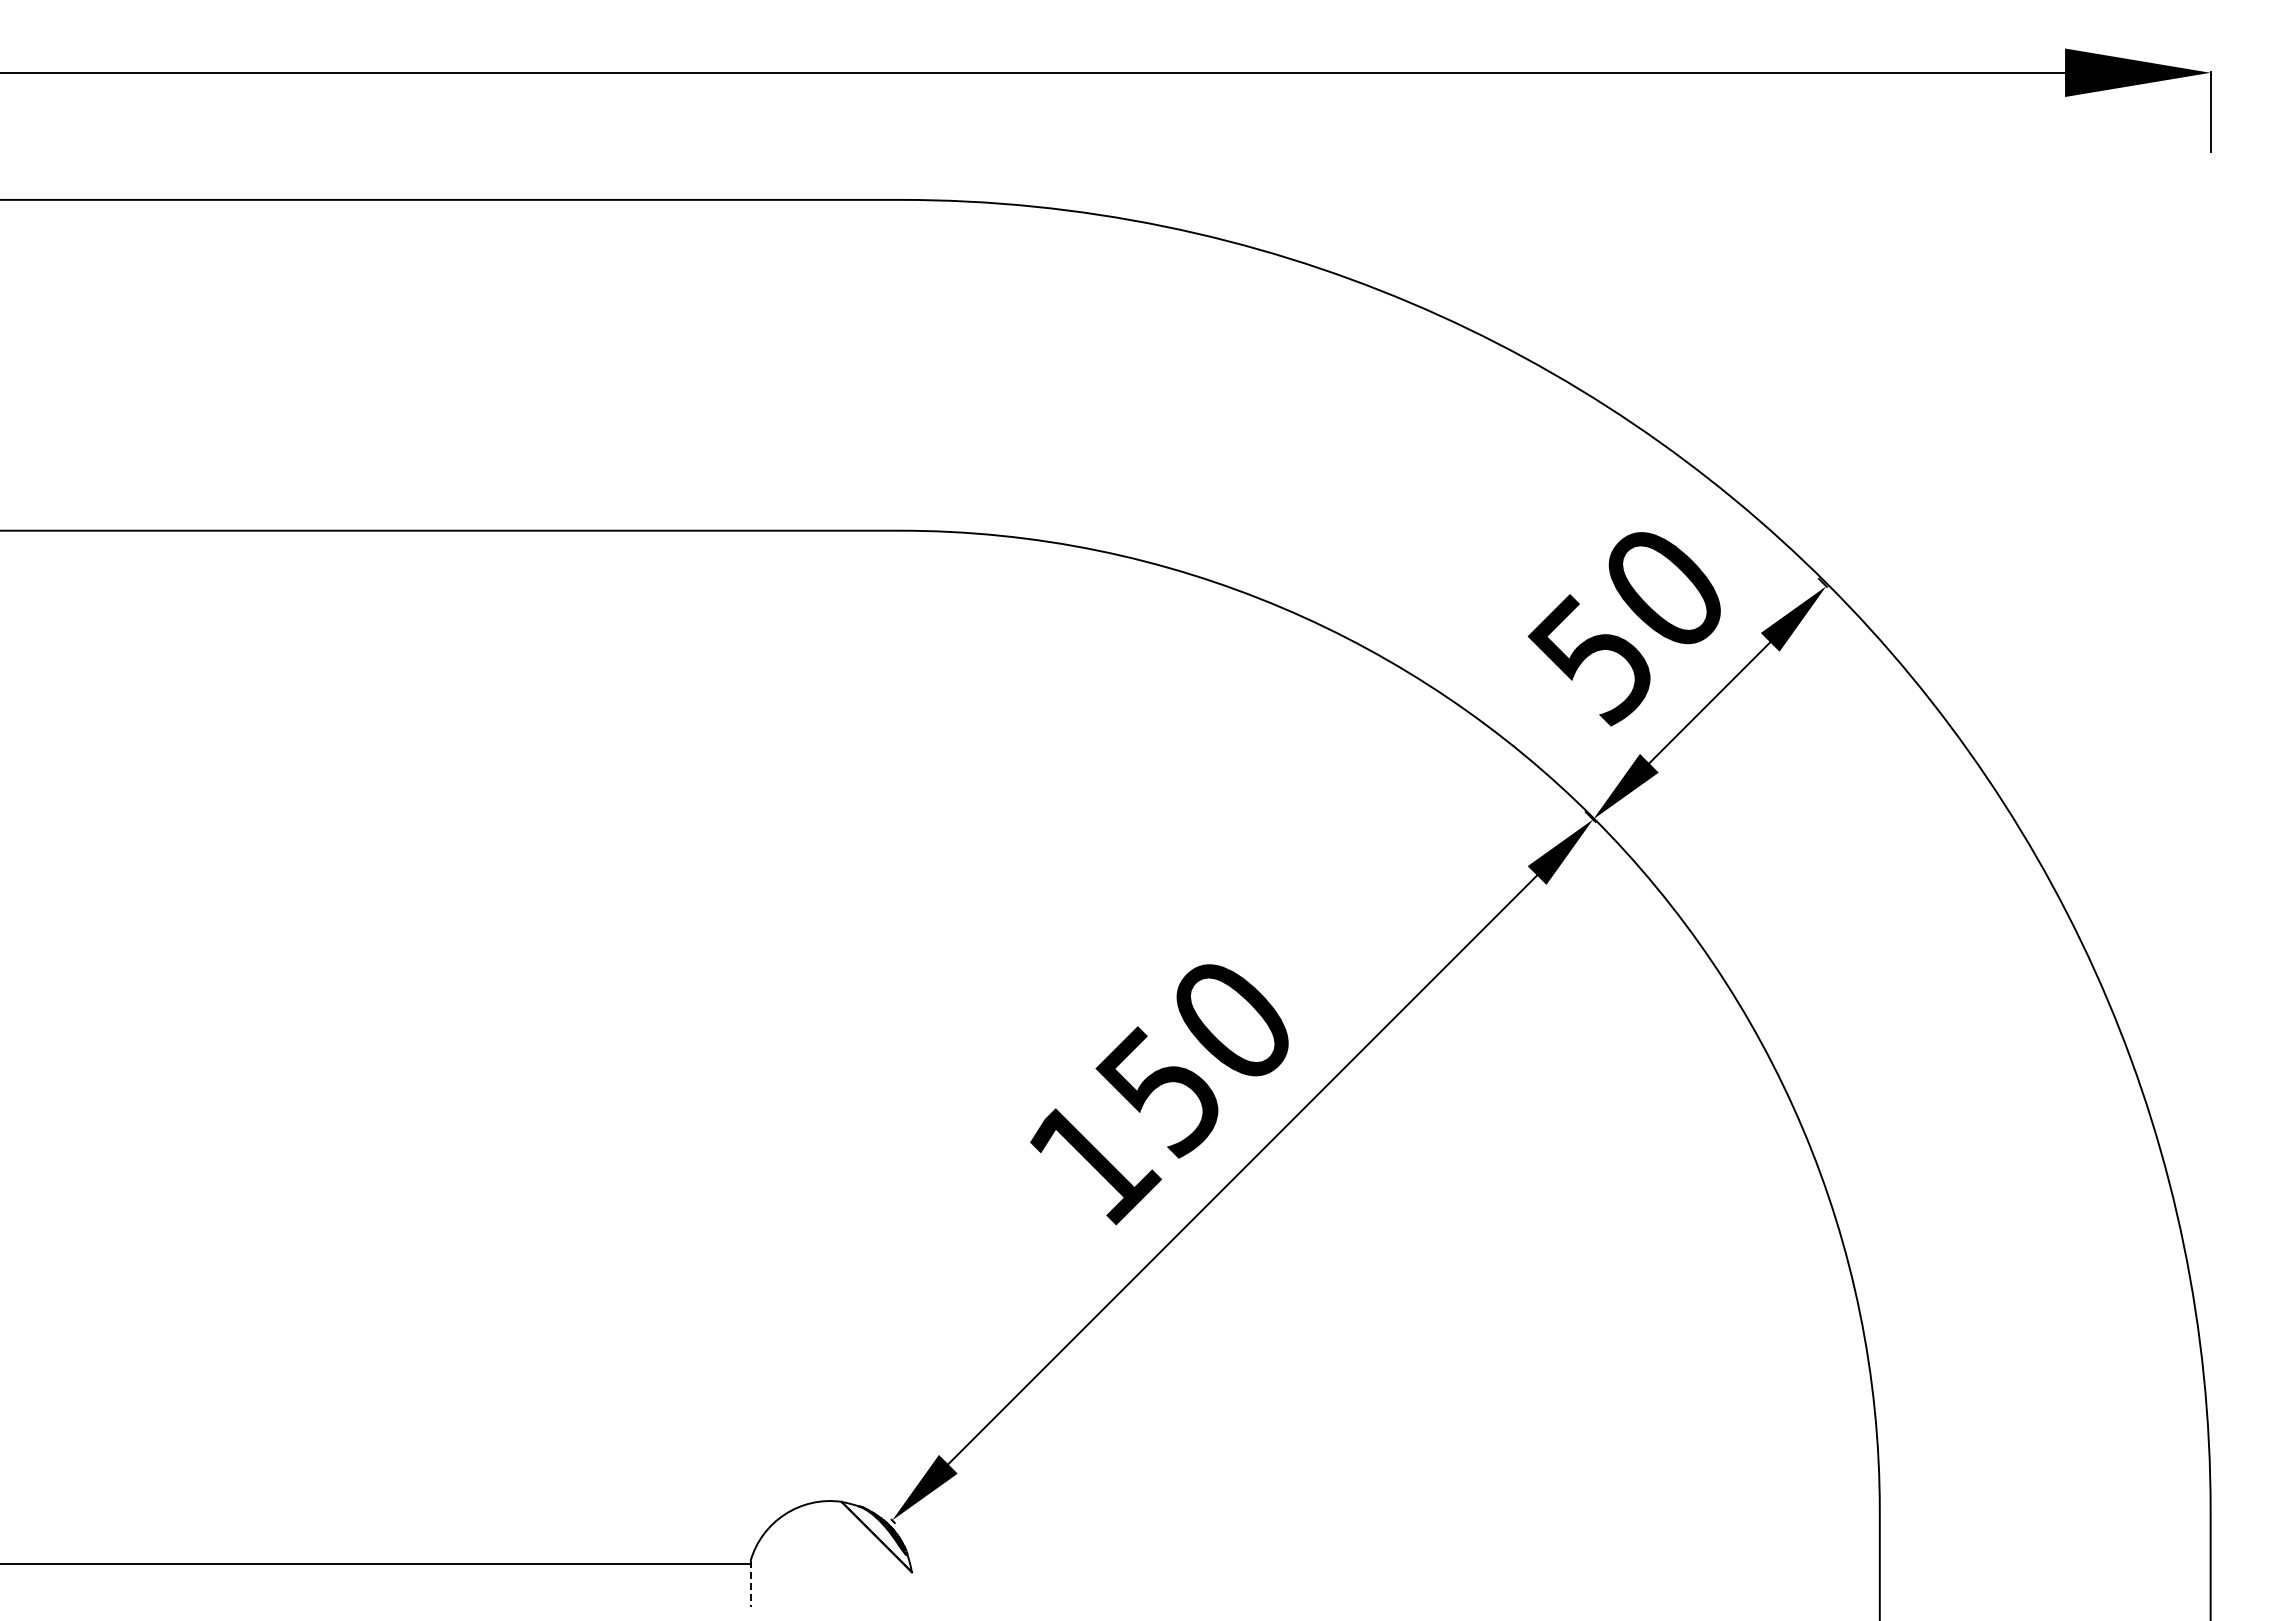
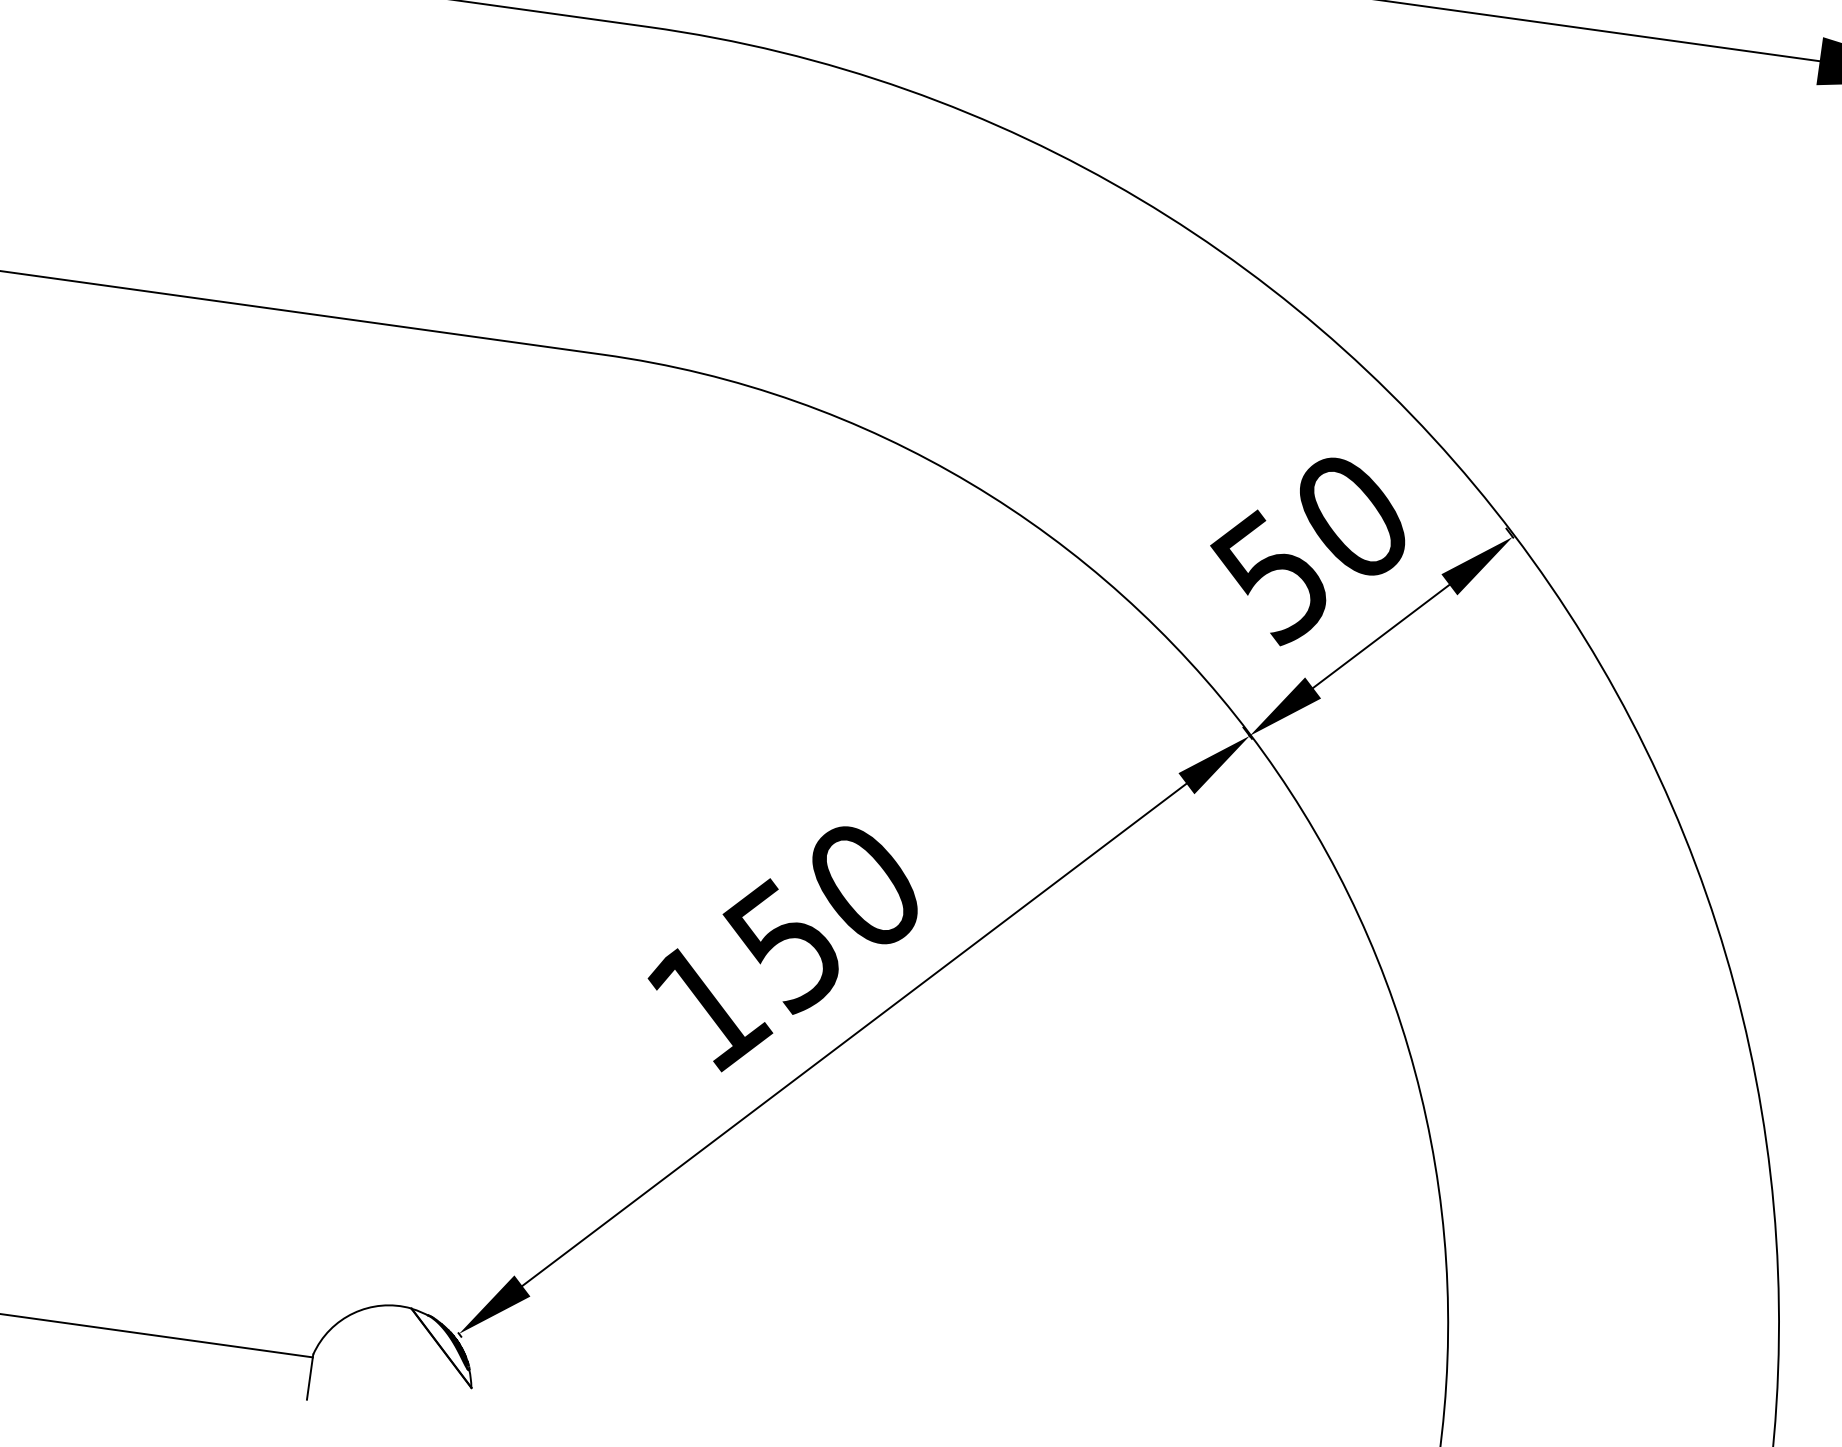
line: (750, 1583) -> (310, 1376), dashed -> solid

